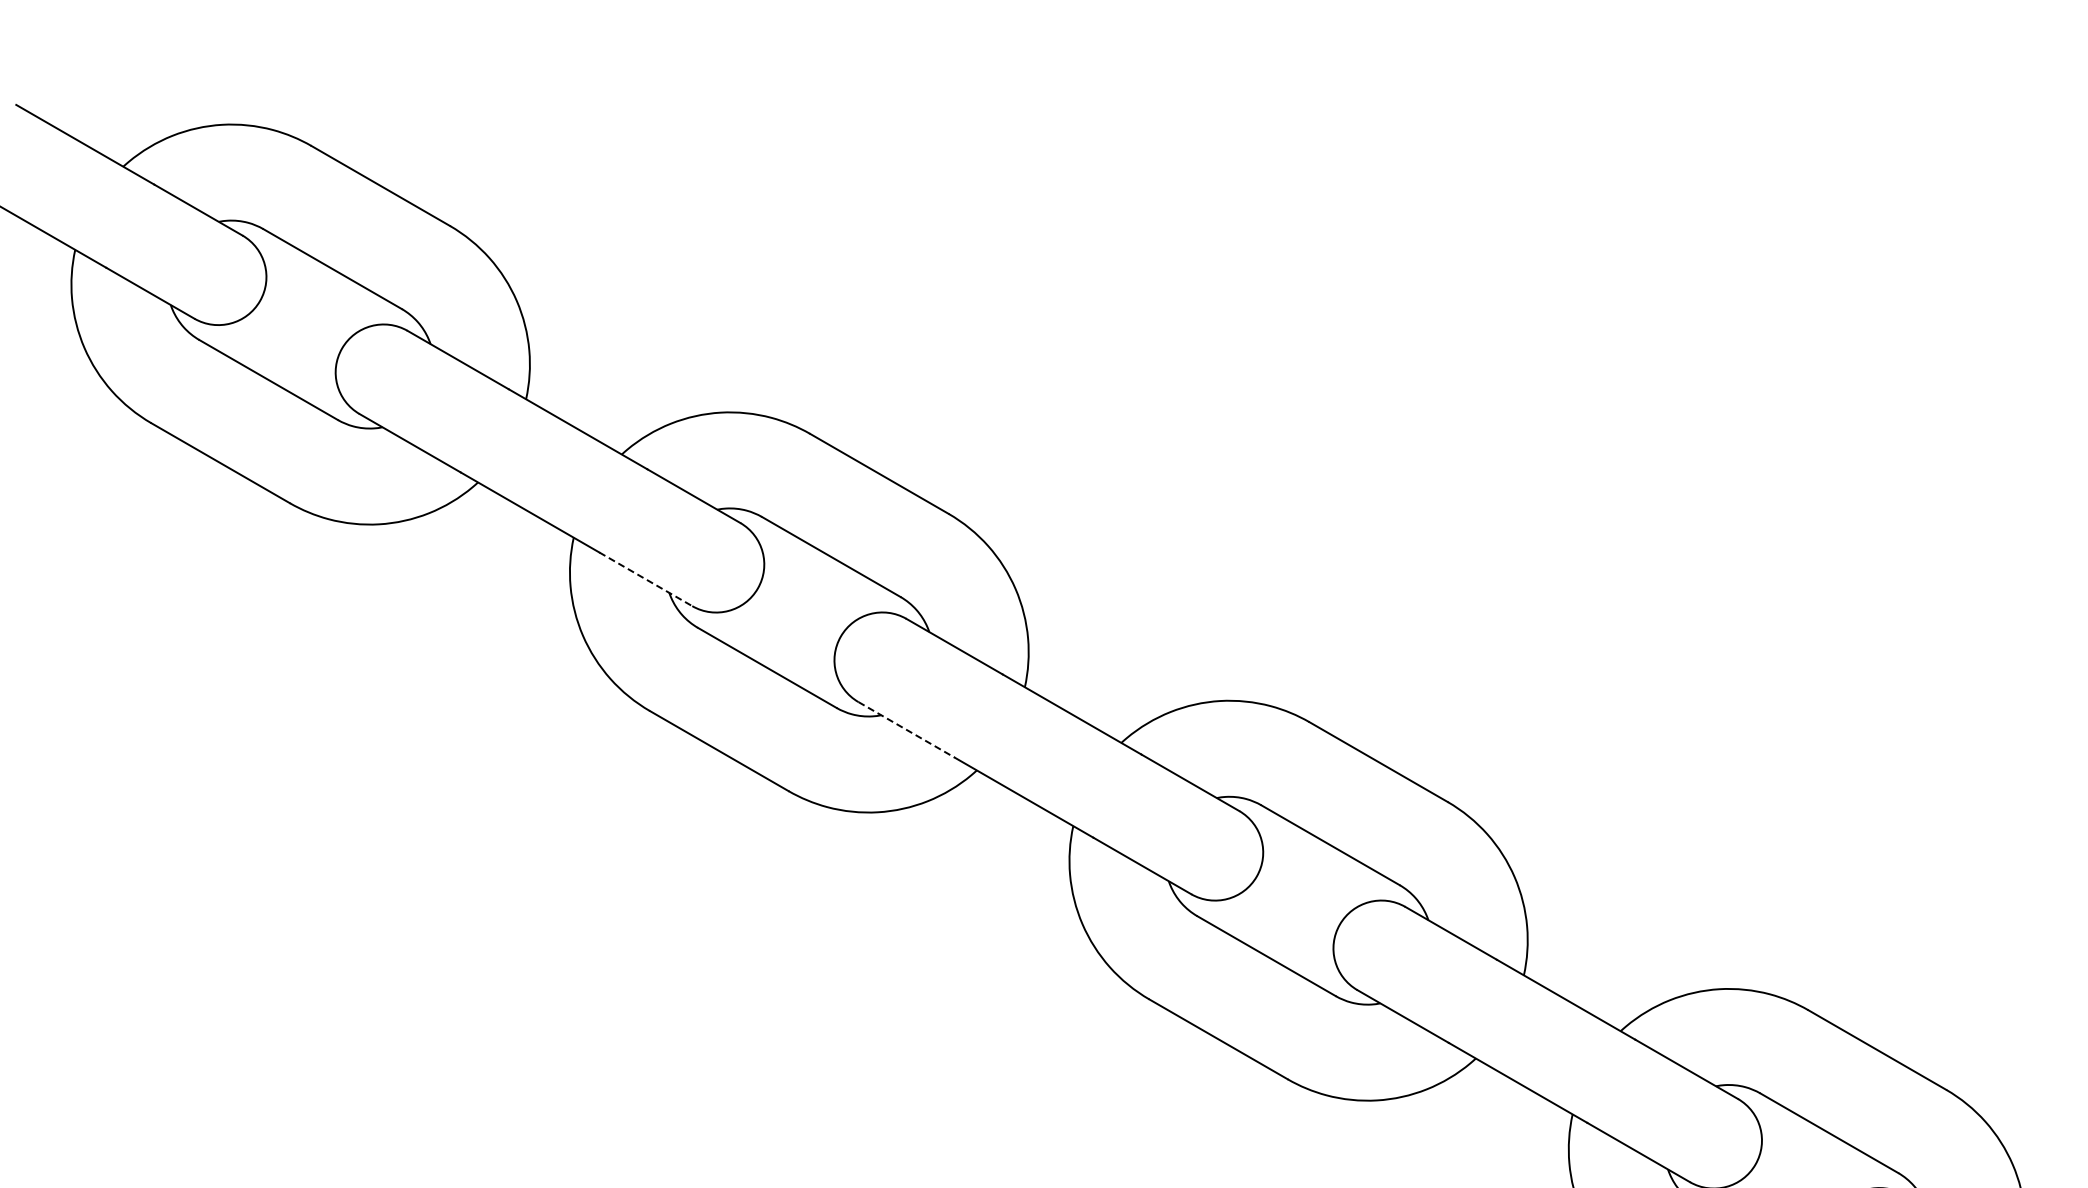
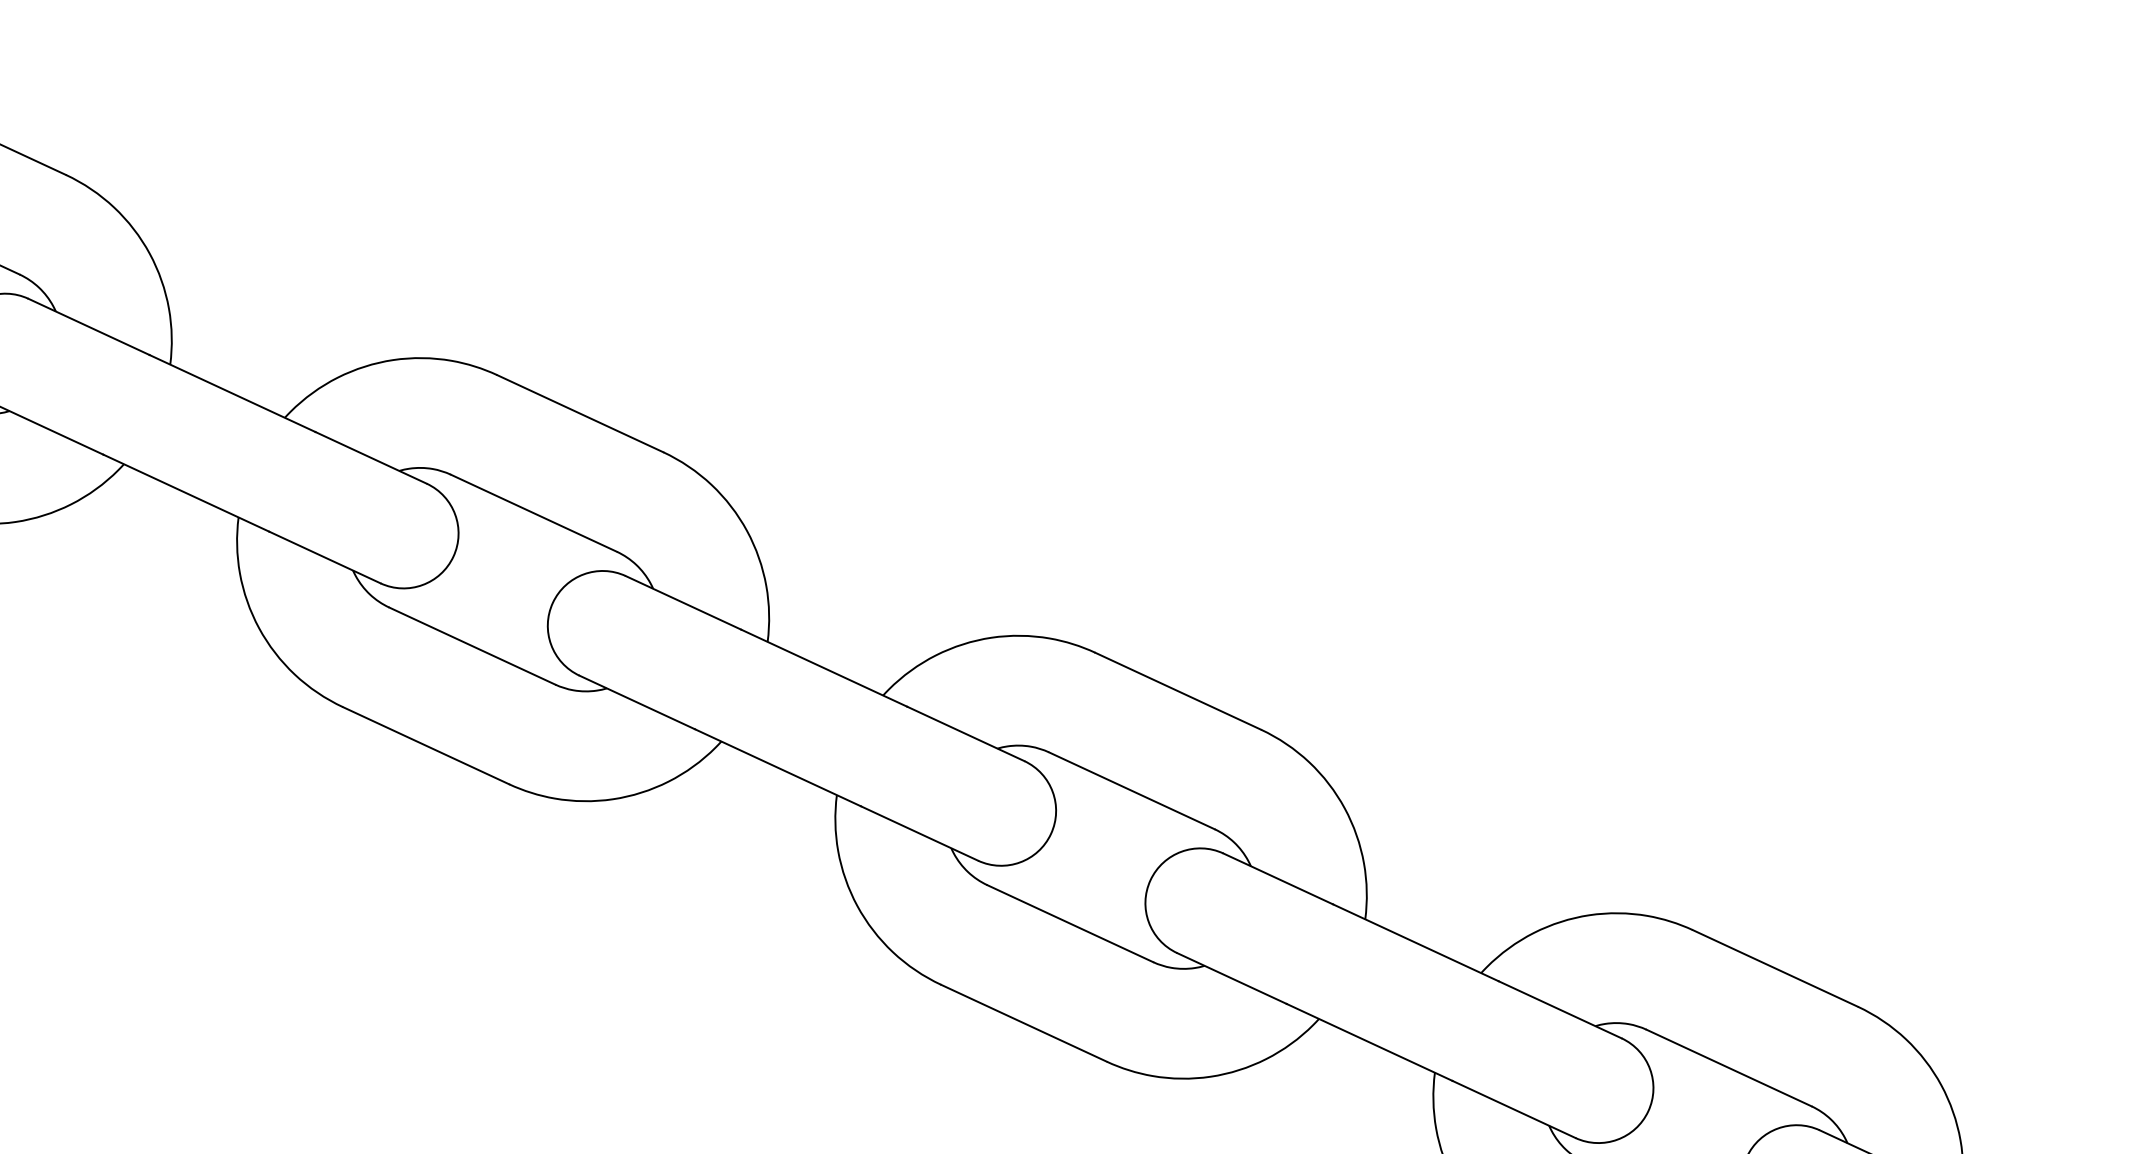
line: (645, 579) -> (324, 557), dashed -> solid
line: (906, 729) -> (637, 702), dashed -> solid

